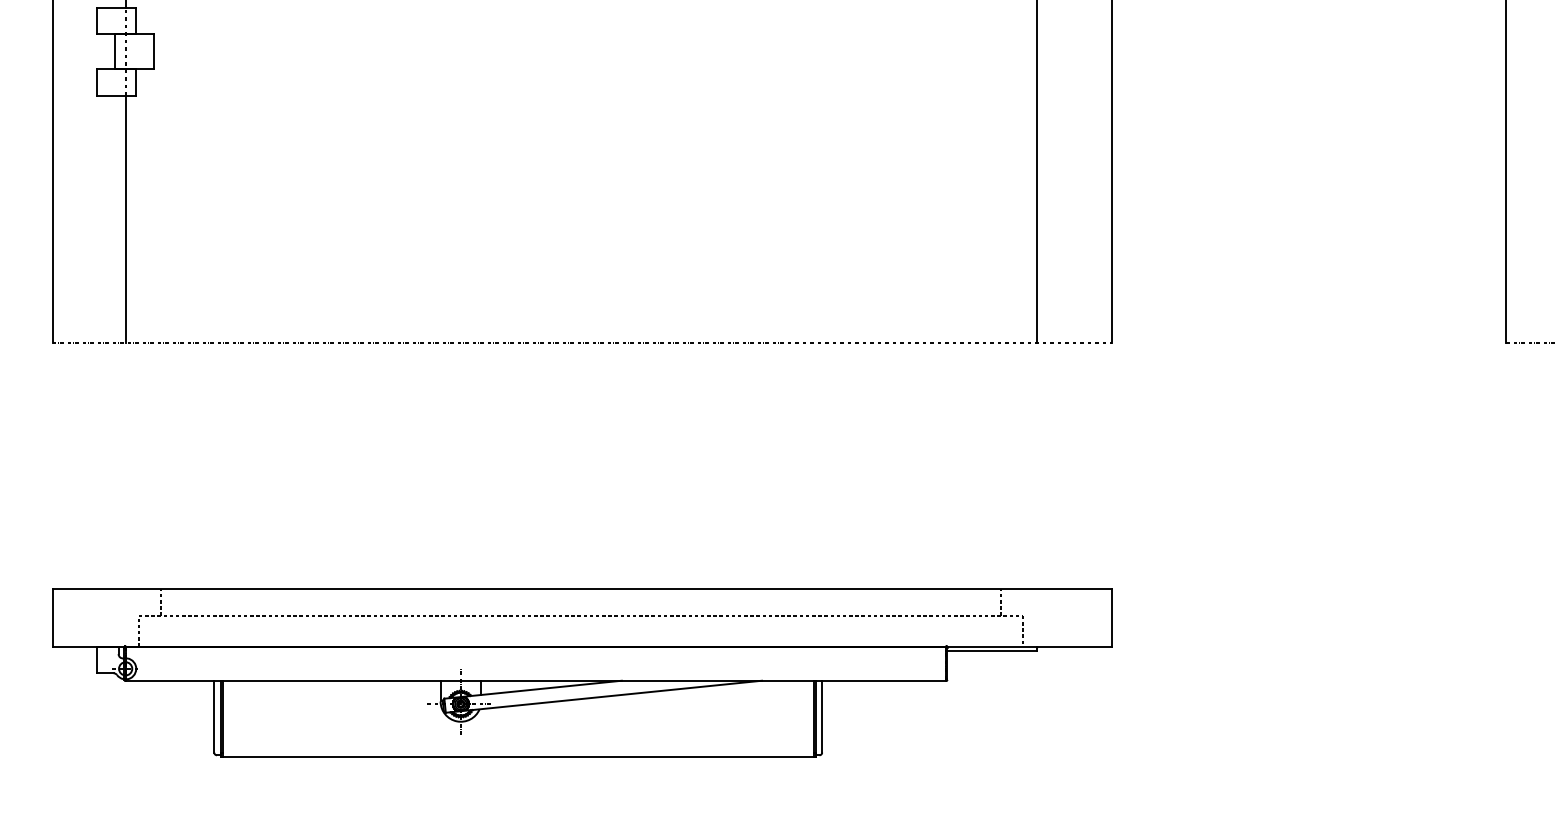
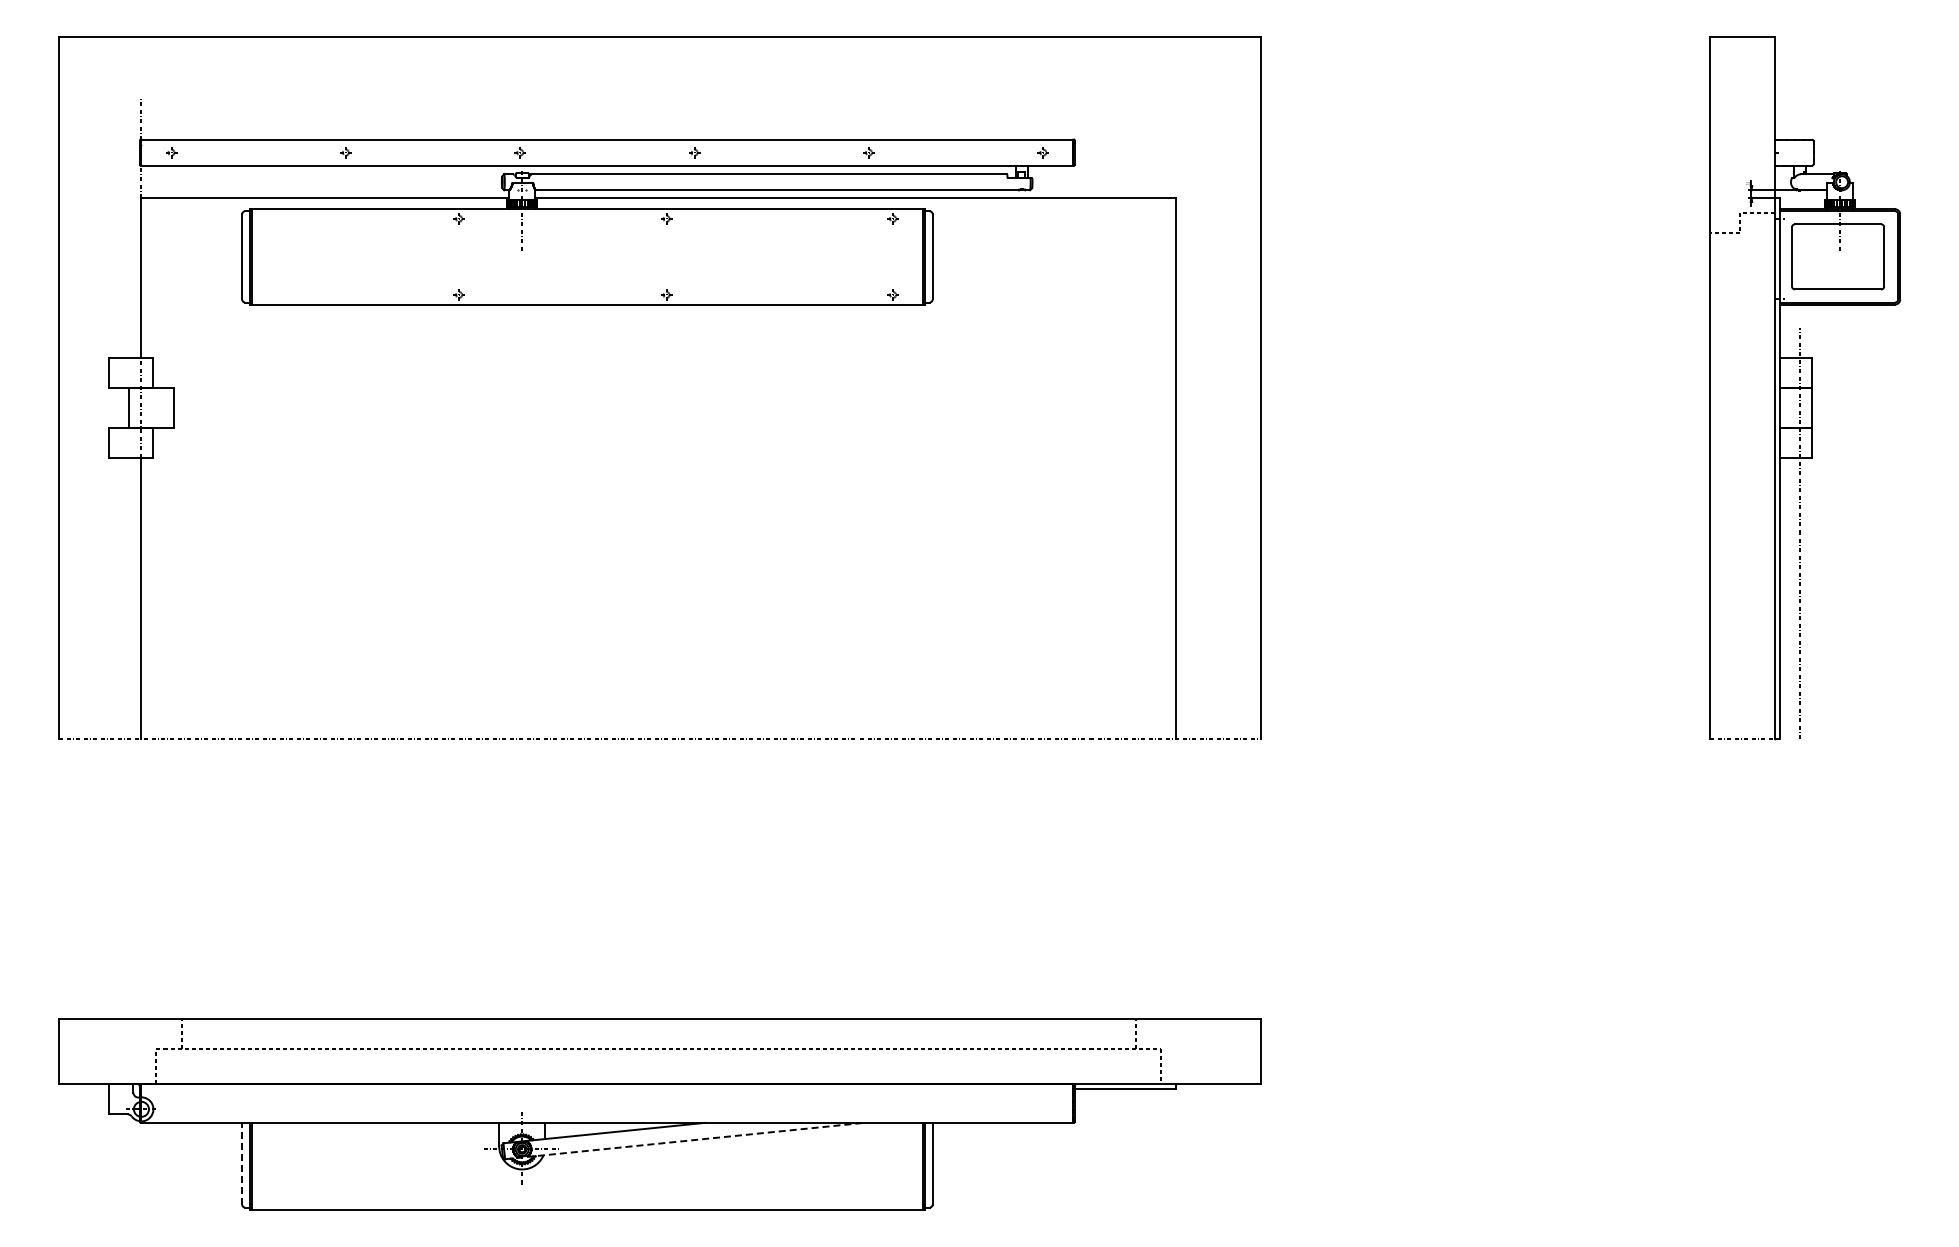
line: (604, 697) -> (685, 1141), solid -> dashed
line: (214, 716) -> (242, 1163), solid -> dashed

